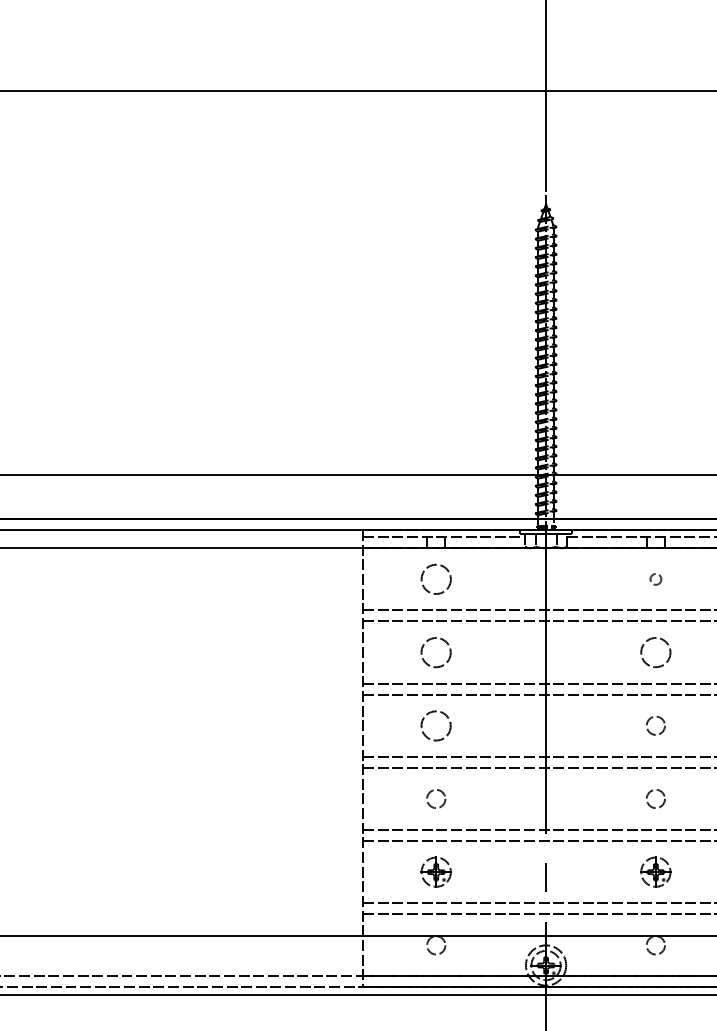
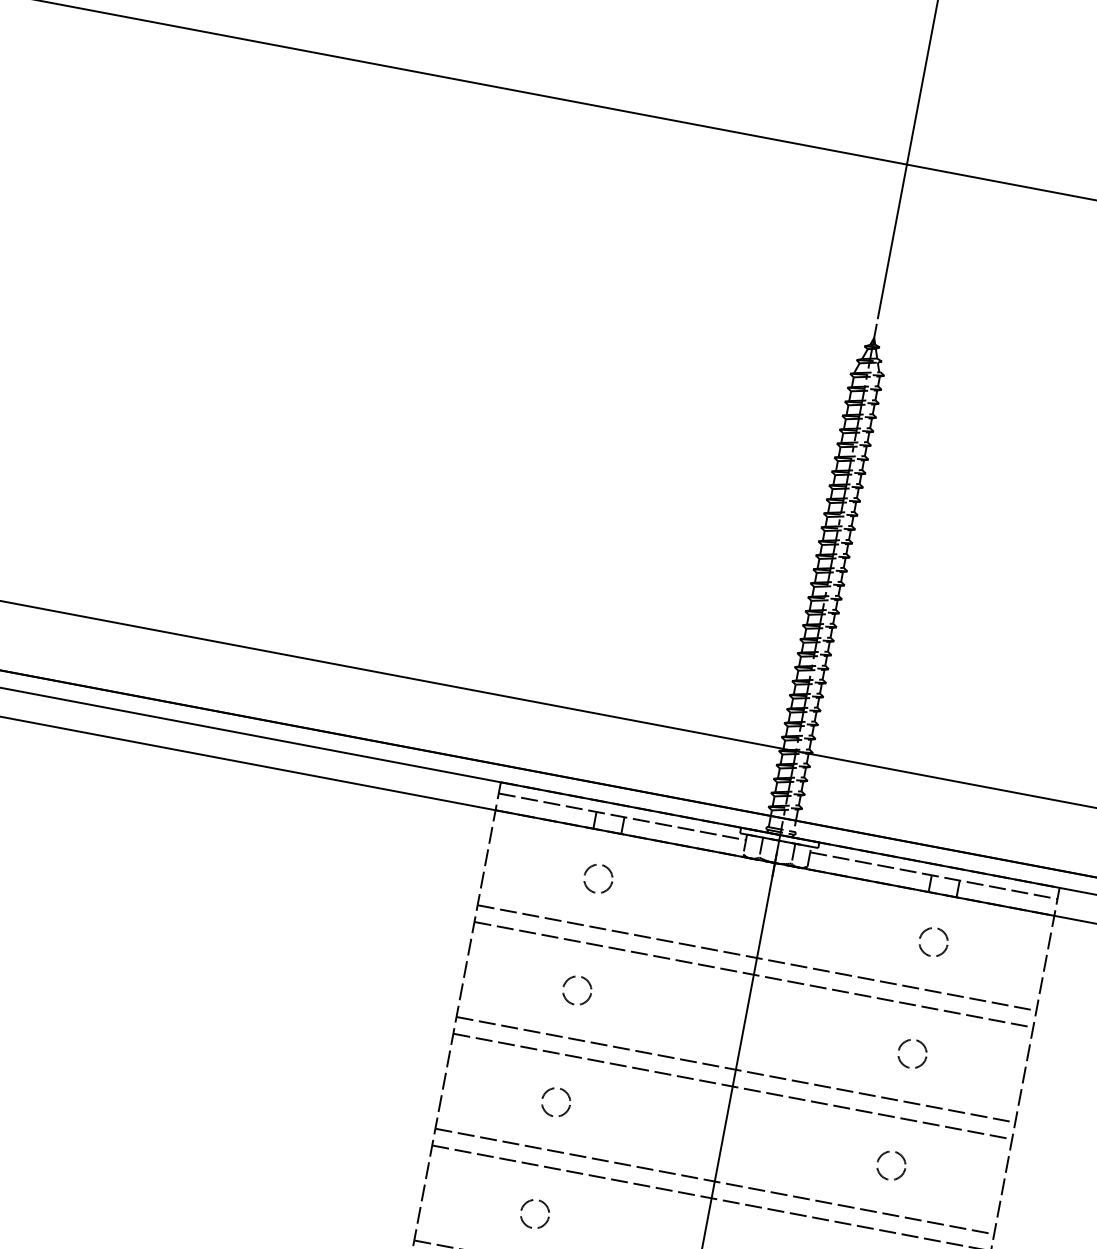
circle: (436, 579) -> (598, 879), size x0.62
circle: (655, 579) -> (933, 942), size x1.67
circle: (436, 652) -> (577, 990), size x0.62
circle: (655, 652) -> (911, 1053), size x0.62
circle: (436, 725) -> (556, 1101), size x0.62

